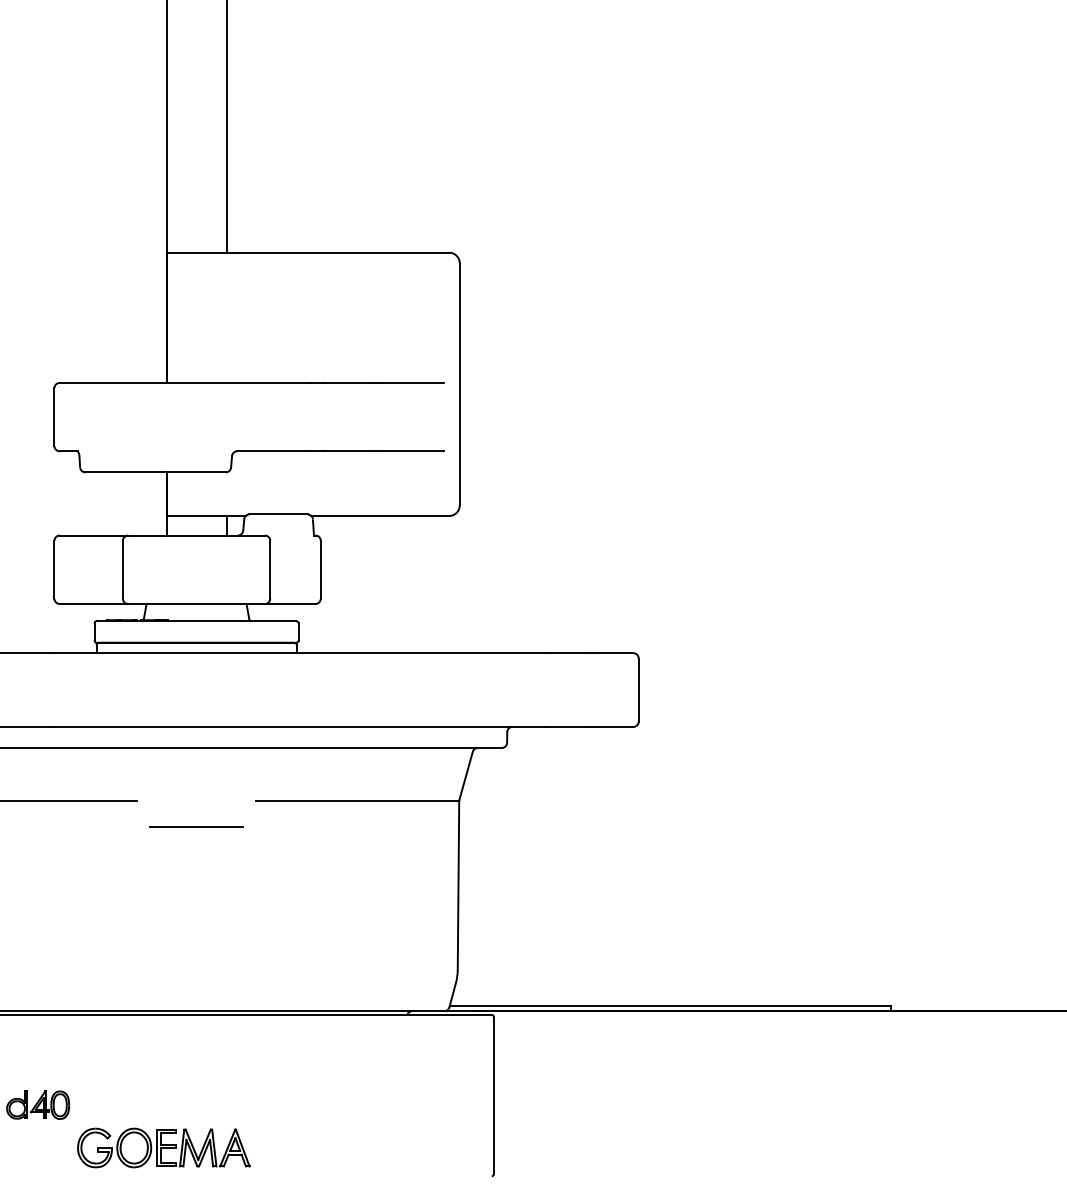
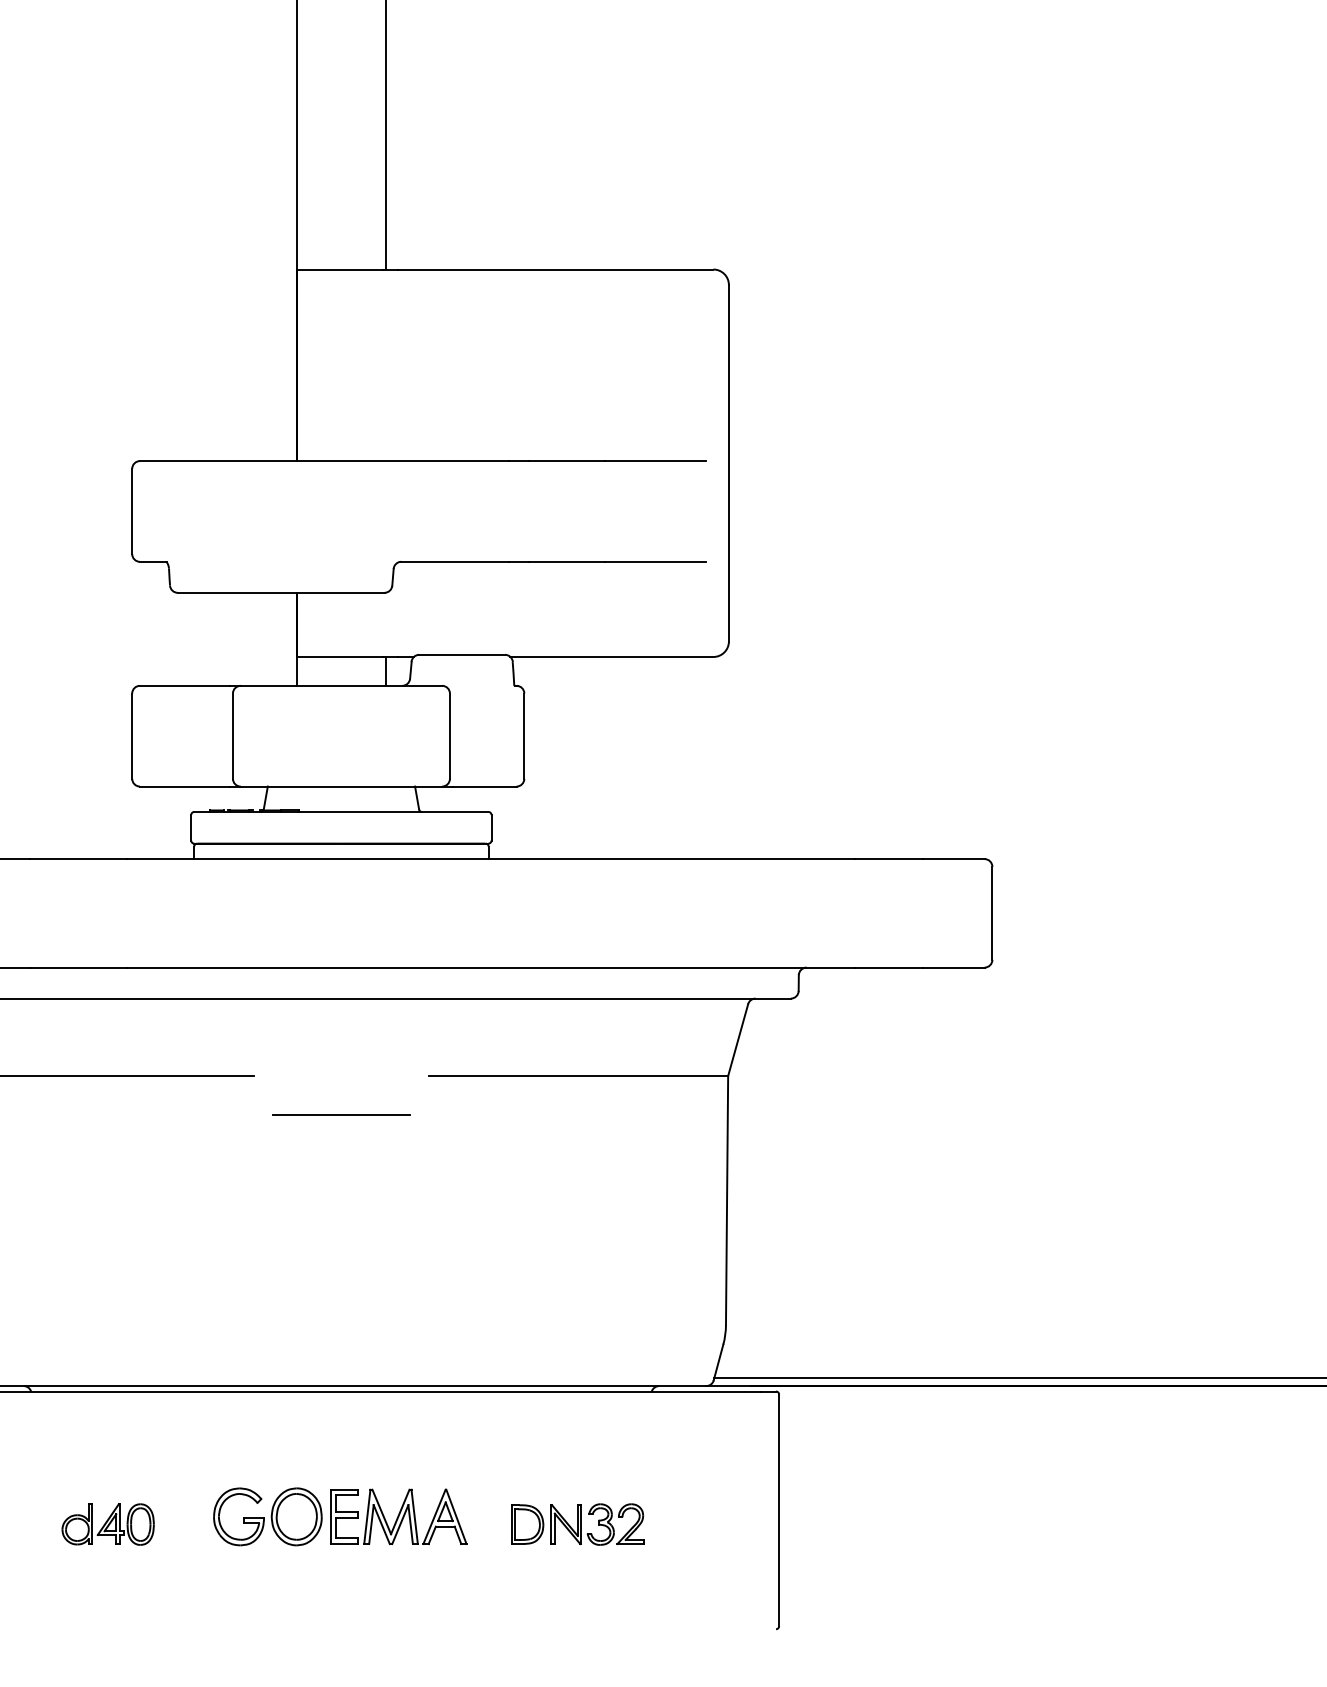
part: (356, 1104) -> (576, 1523), added
part: (163, 1147) -> (339, 1516), moved

